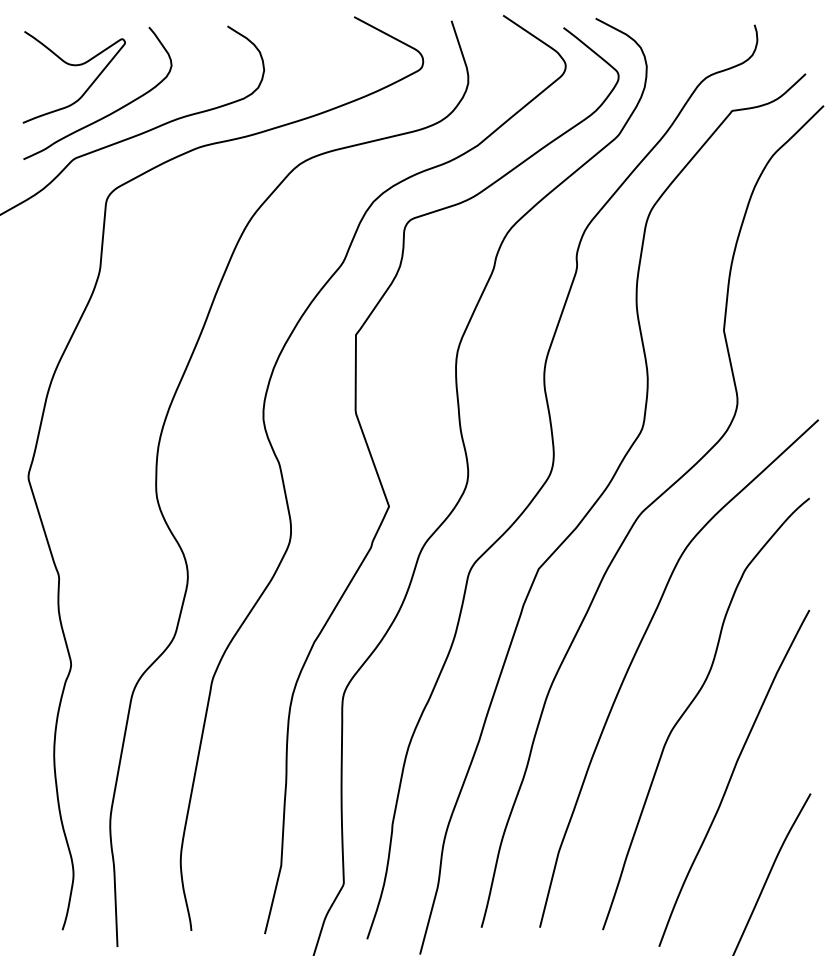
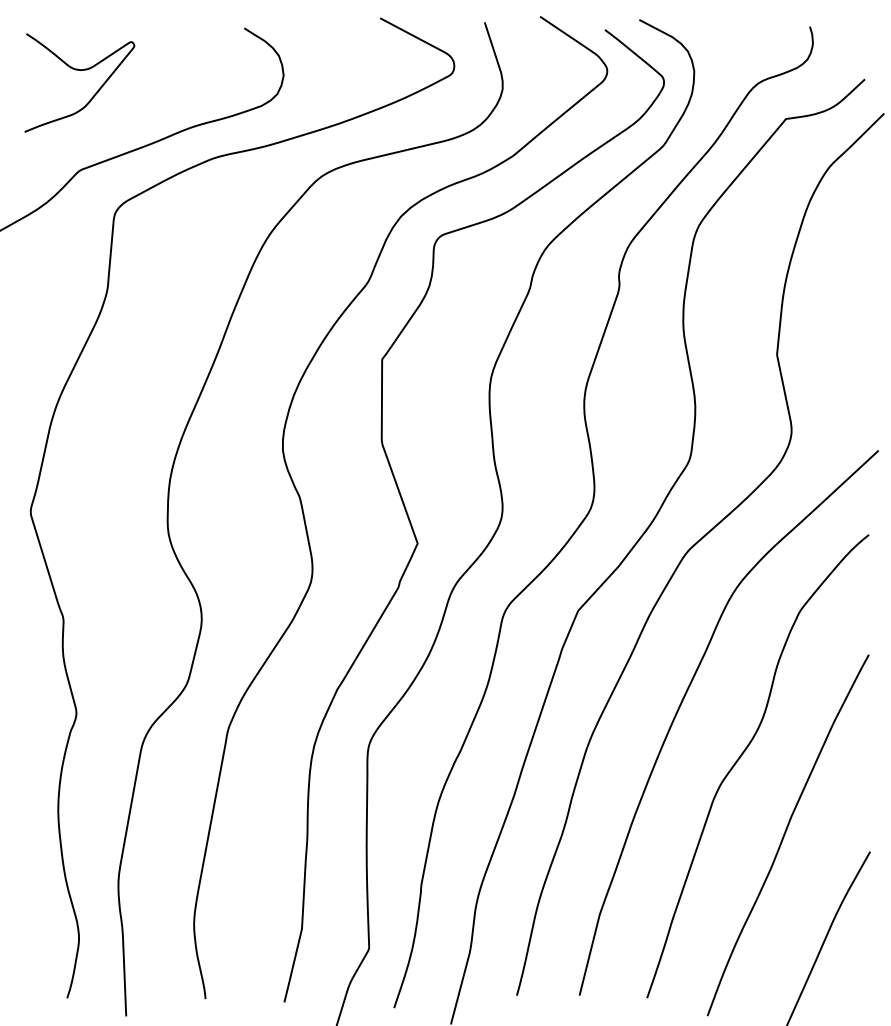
curve: (108, 114) -> (116, 122), removed

